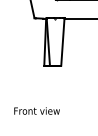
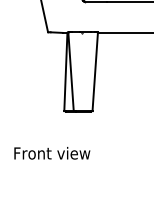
text: (36, 110) -> (51, 152), moved

